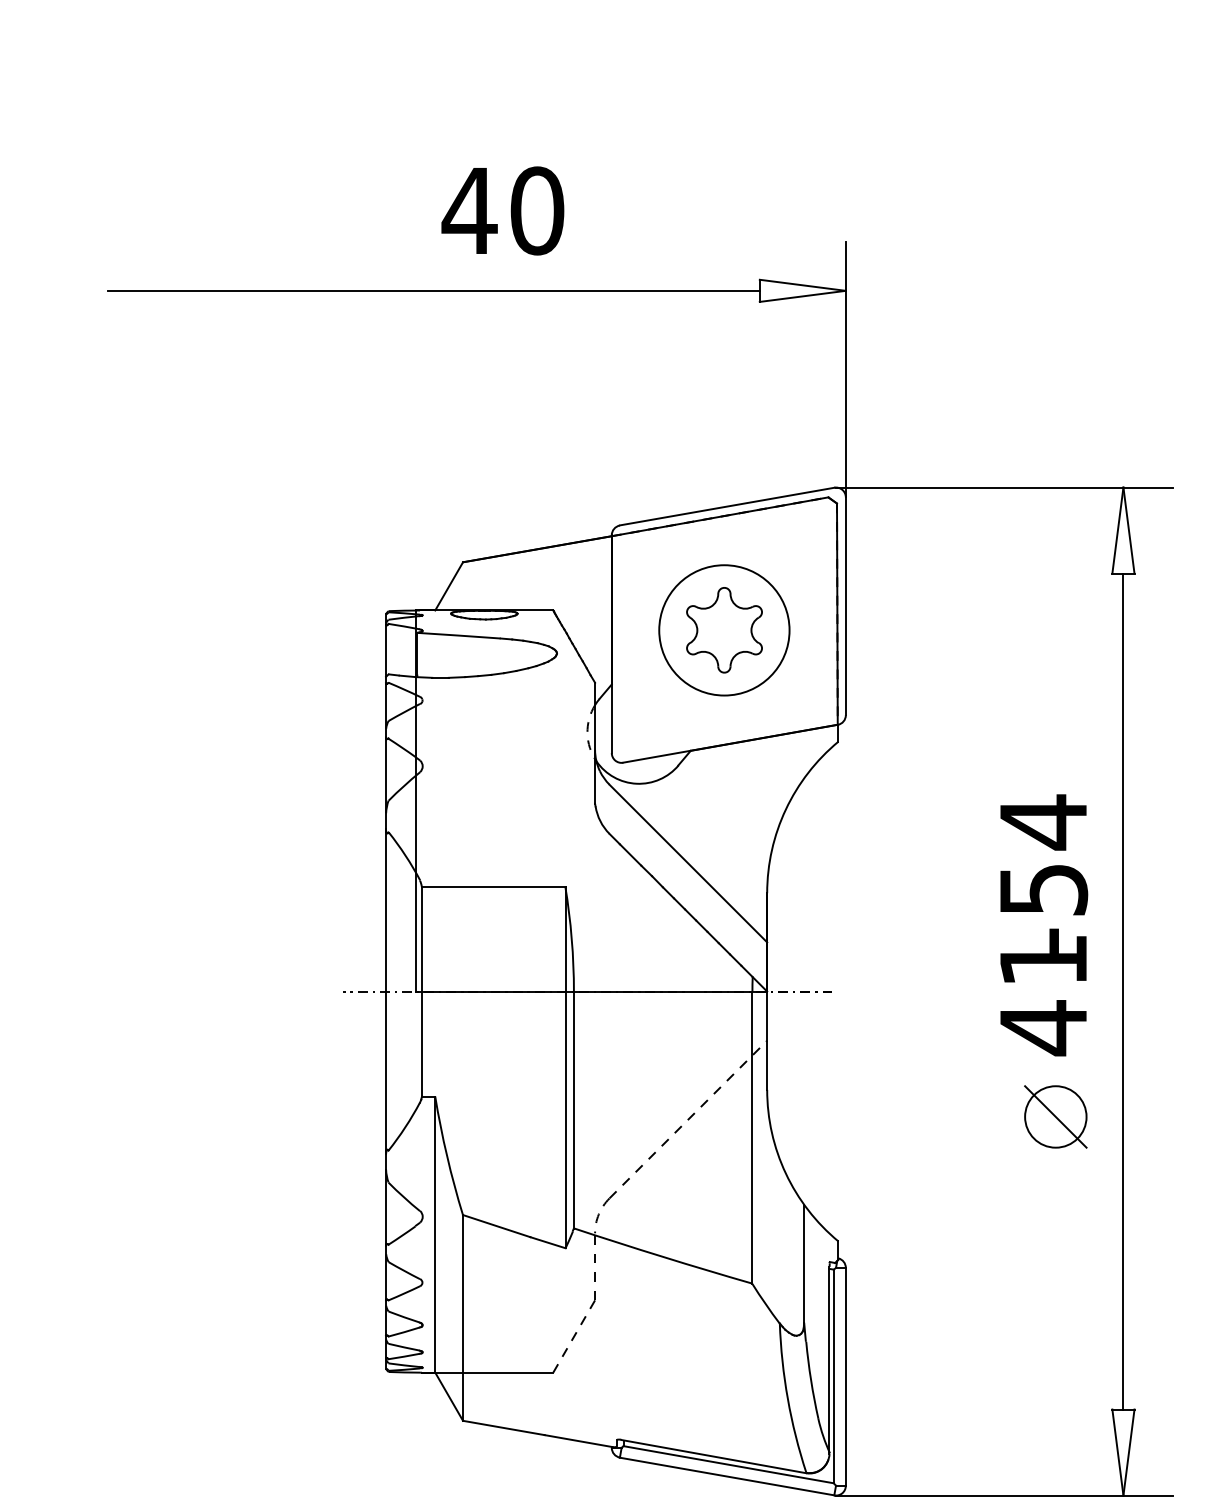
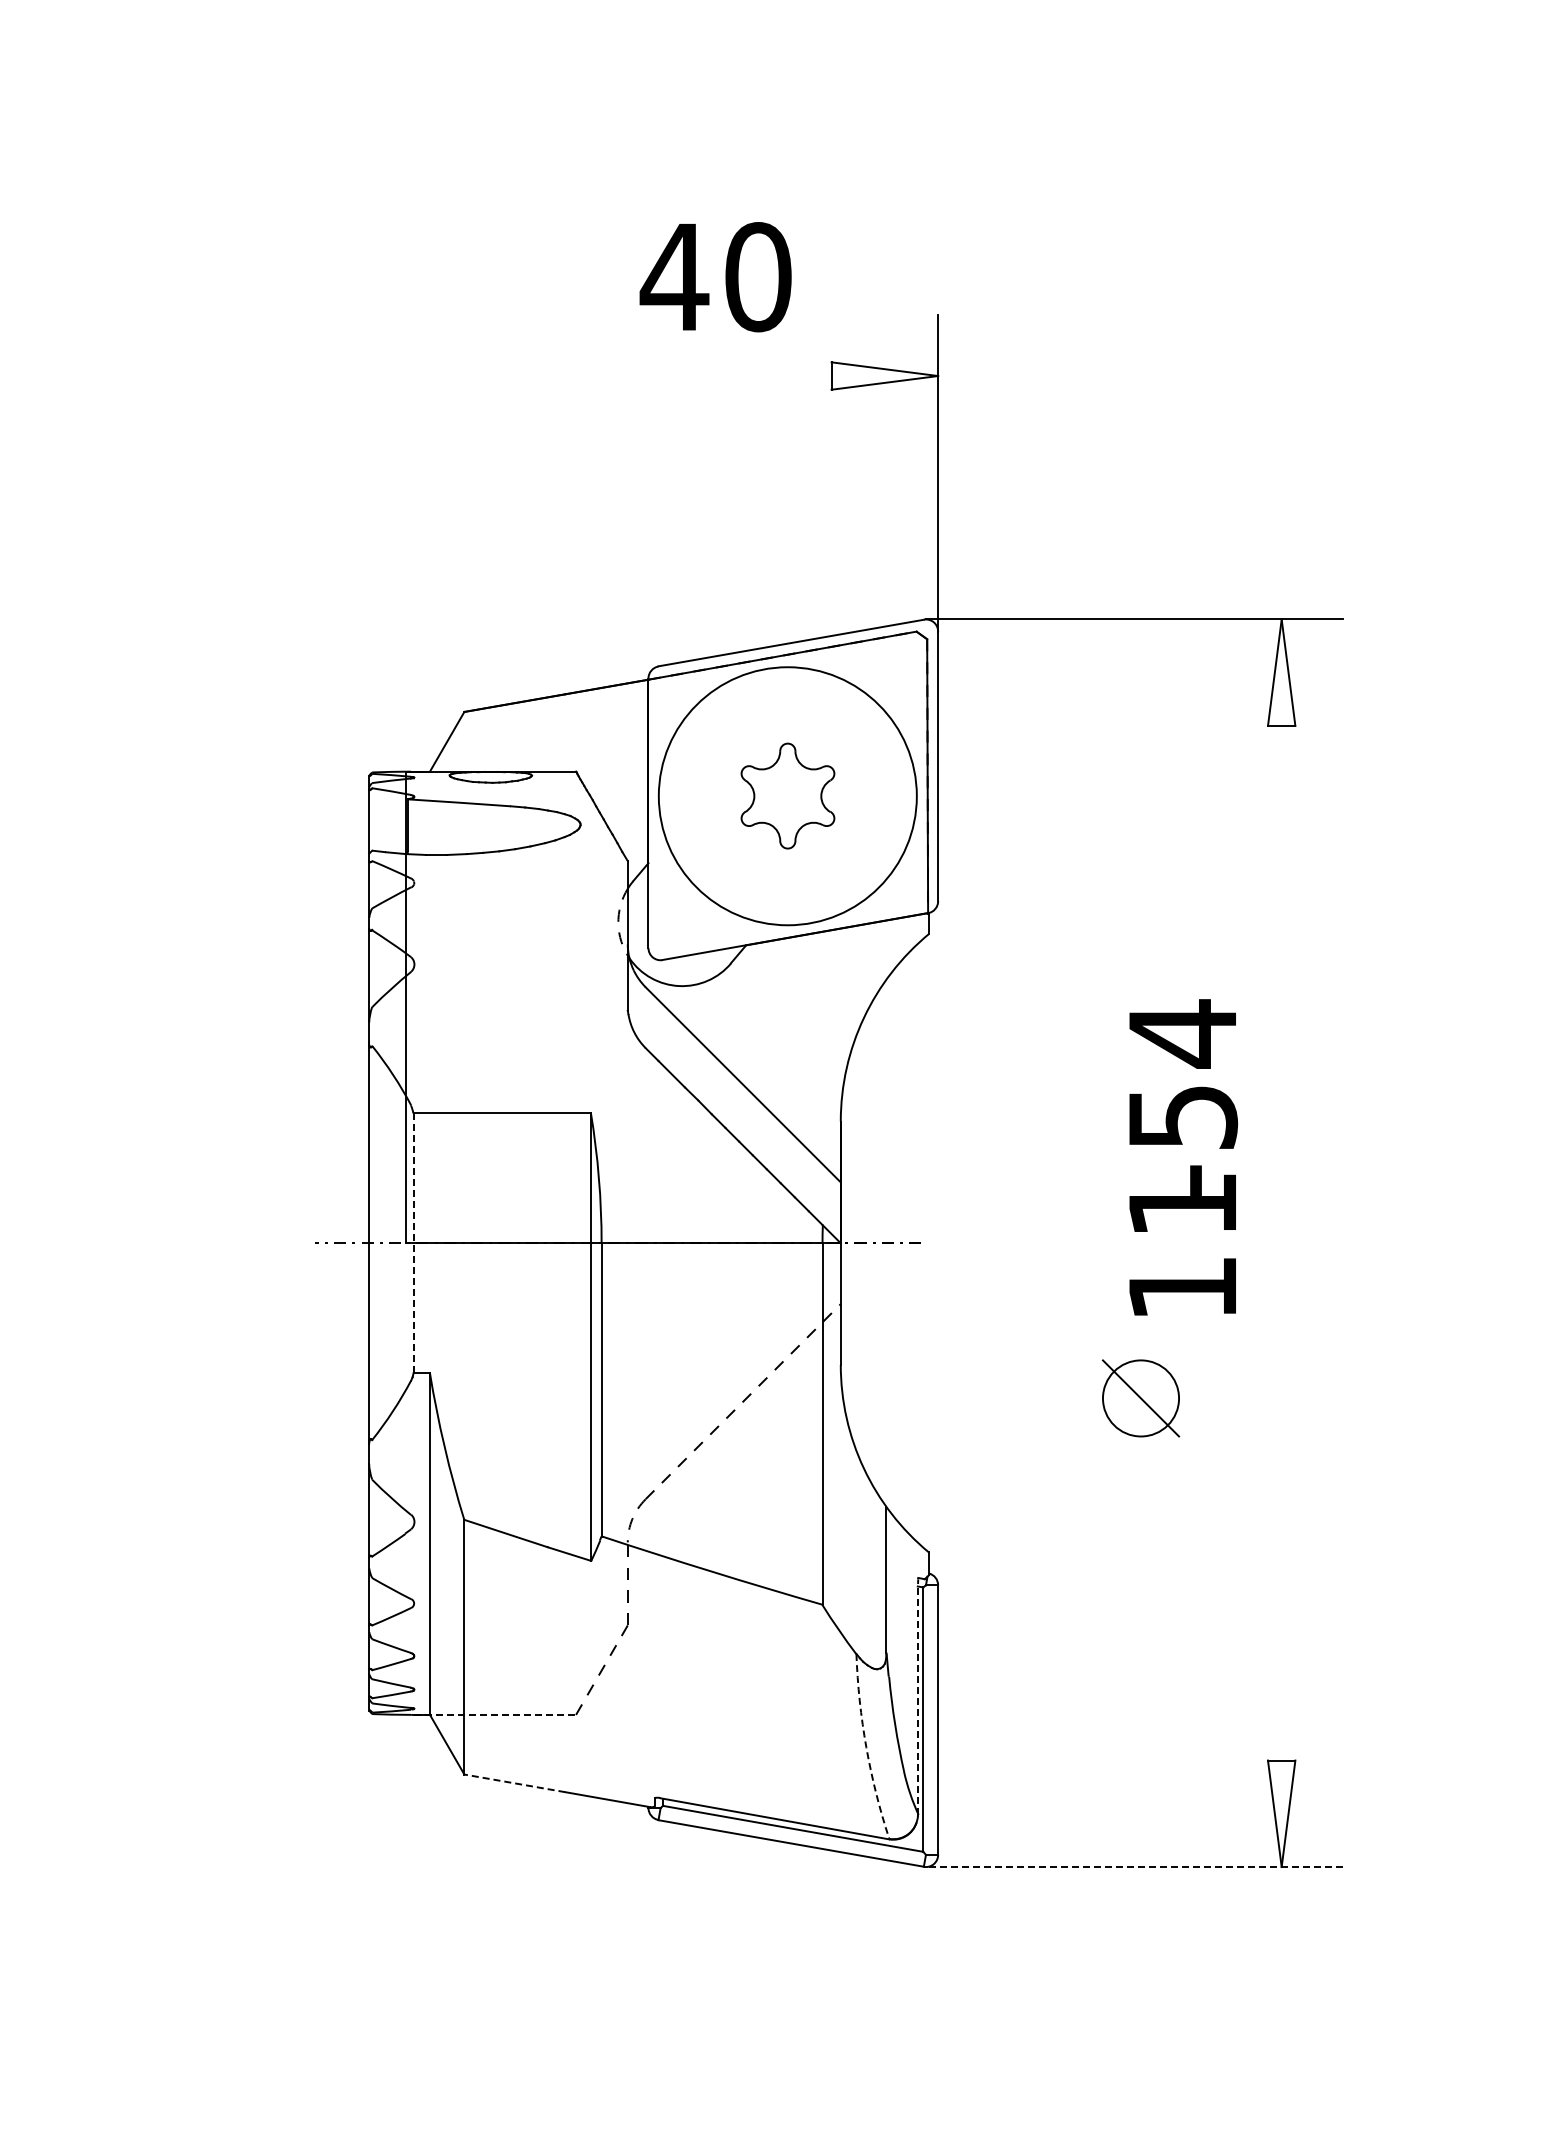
text: (502, 211) -> (715, 277), moved
line: (434, 291) -> (428, 376), removed
circle: (724, 629) -> (787, 795), size x1.6
line: (1123, 990) -> (1281, 1242), removed
line: (421, 991) -> (413, 1243), solid -> dashed
text: (1043, 1028) -> (1182, 1288), 41 -> 11
part: (1055, 1117) -> (1140, 1398), moved
line: (829, 1360) -> (917, 1699), solid -> dashed
line: (488, 1372) -> (495, 1714), solid -> dashed
arc: (787, 1398) -> (866, 1747), solid -> dashed
line: (503, 1428) -> (514, 1783), solid -> dashed
line: (1003, 1495) -> (1133, 1867), solid -> dashed

